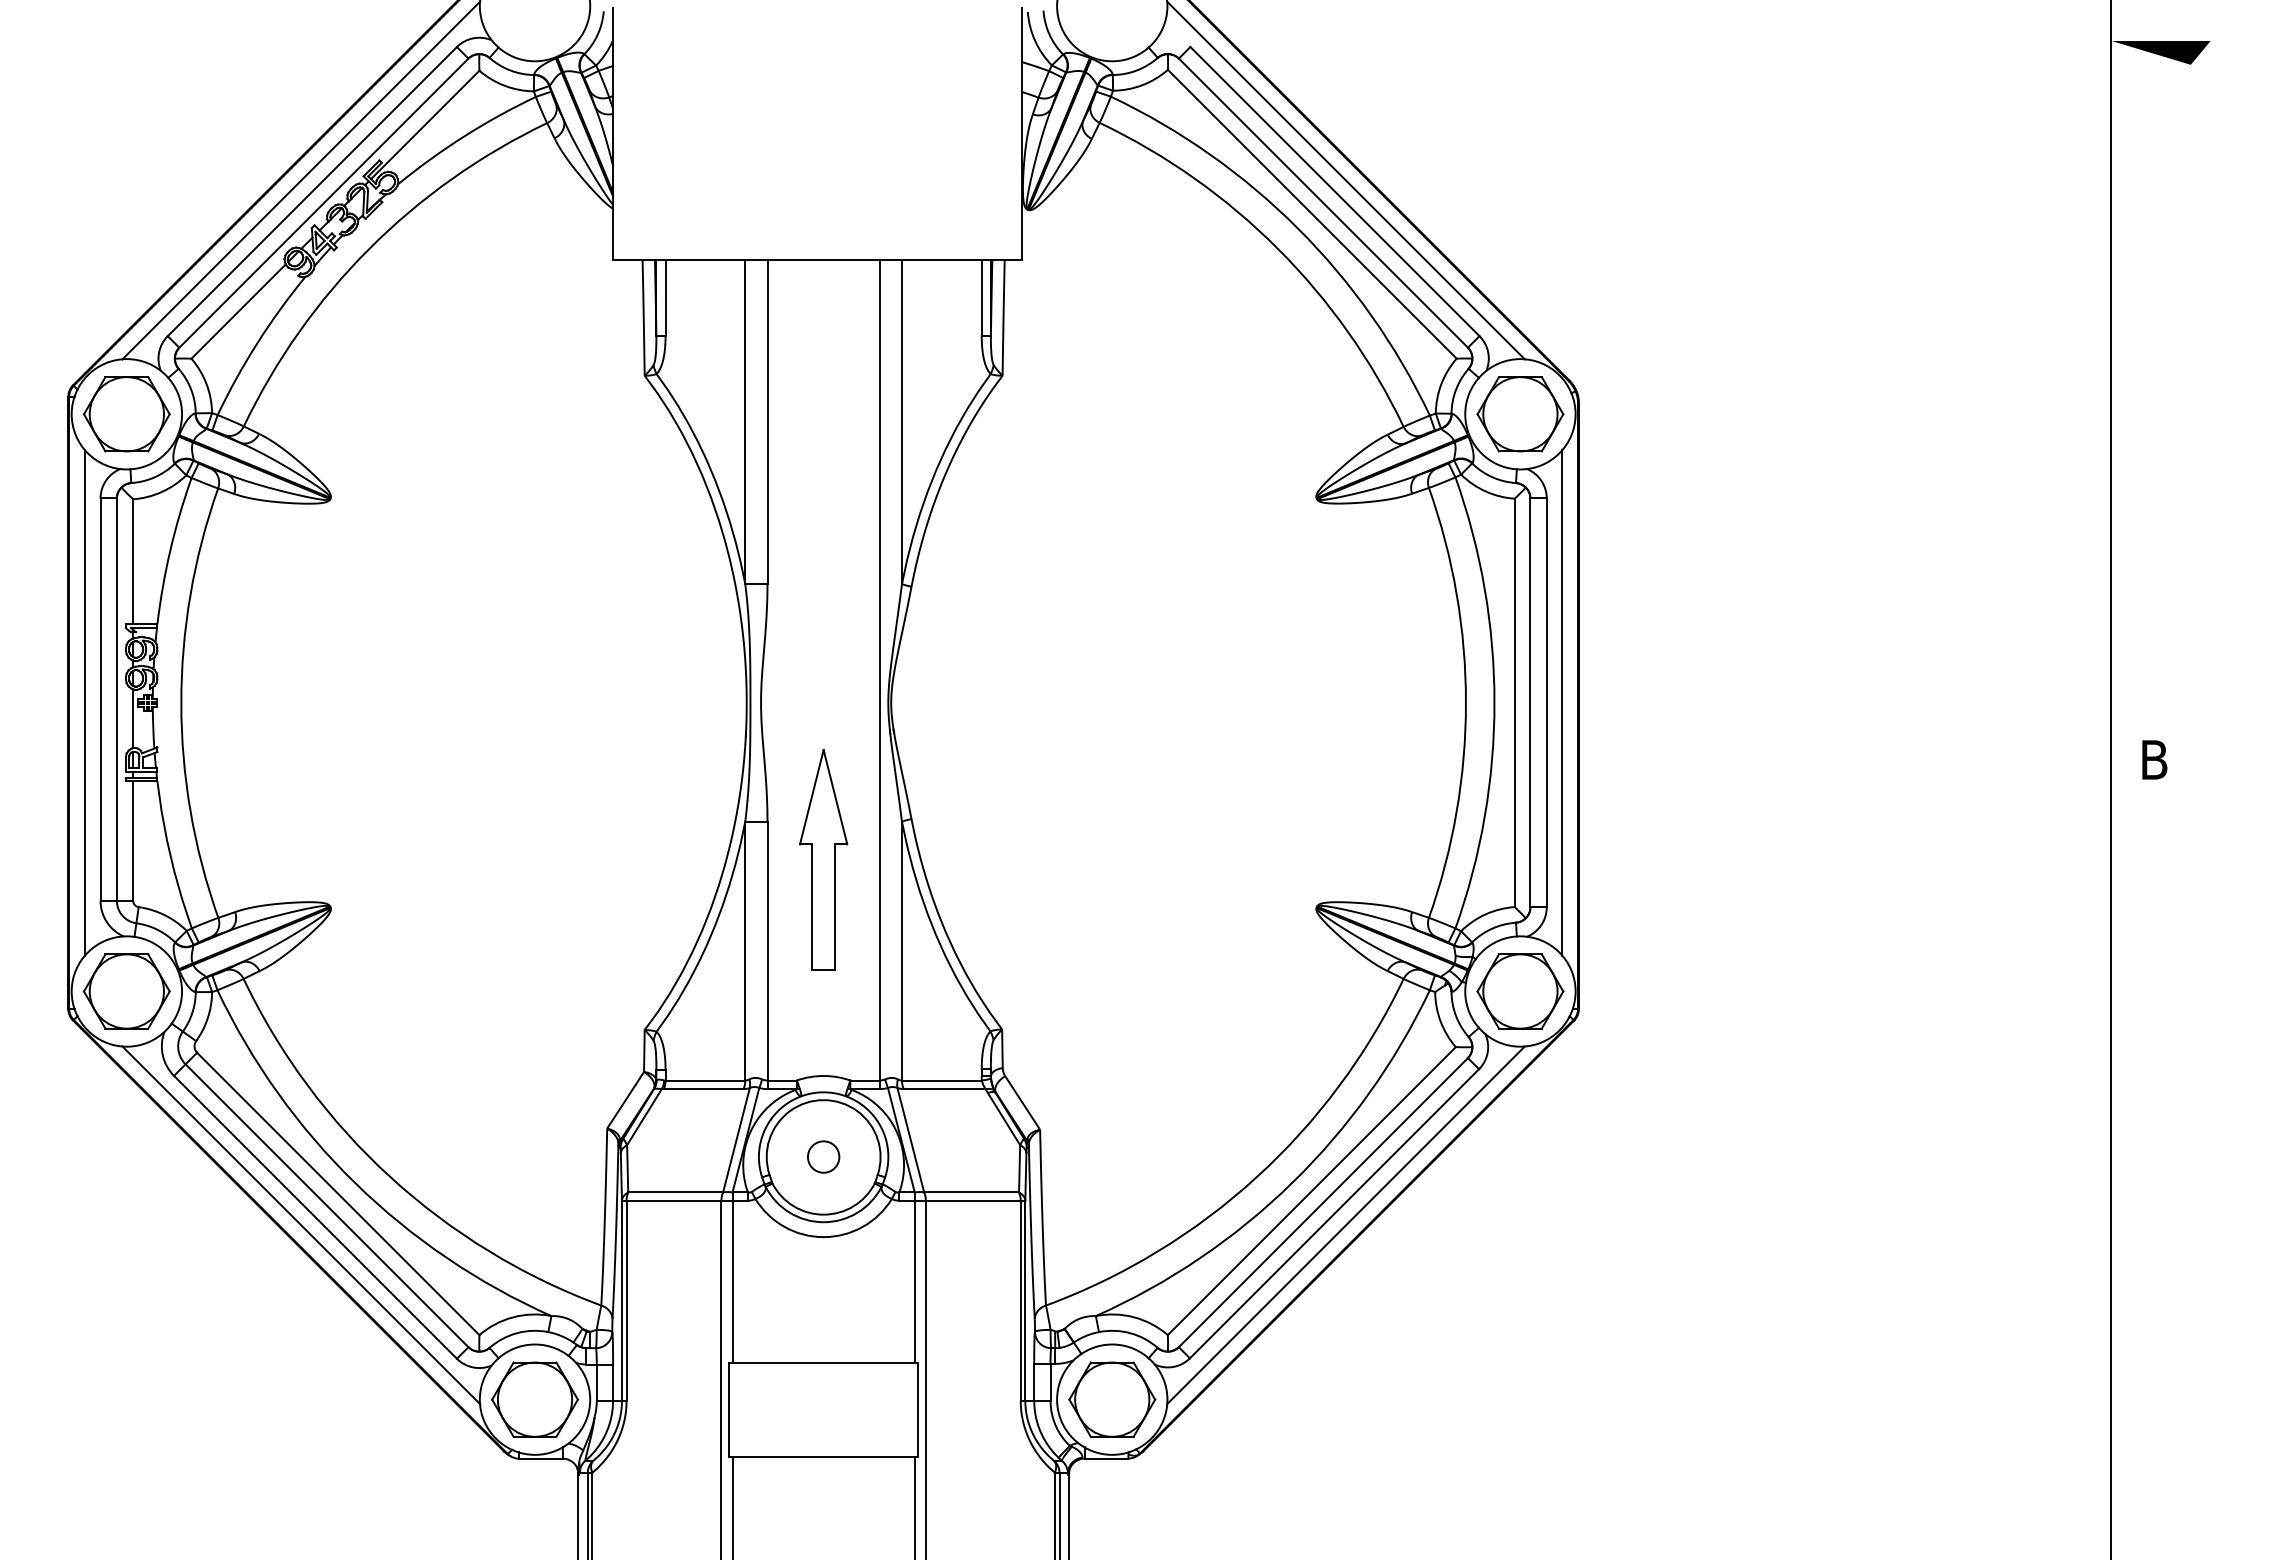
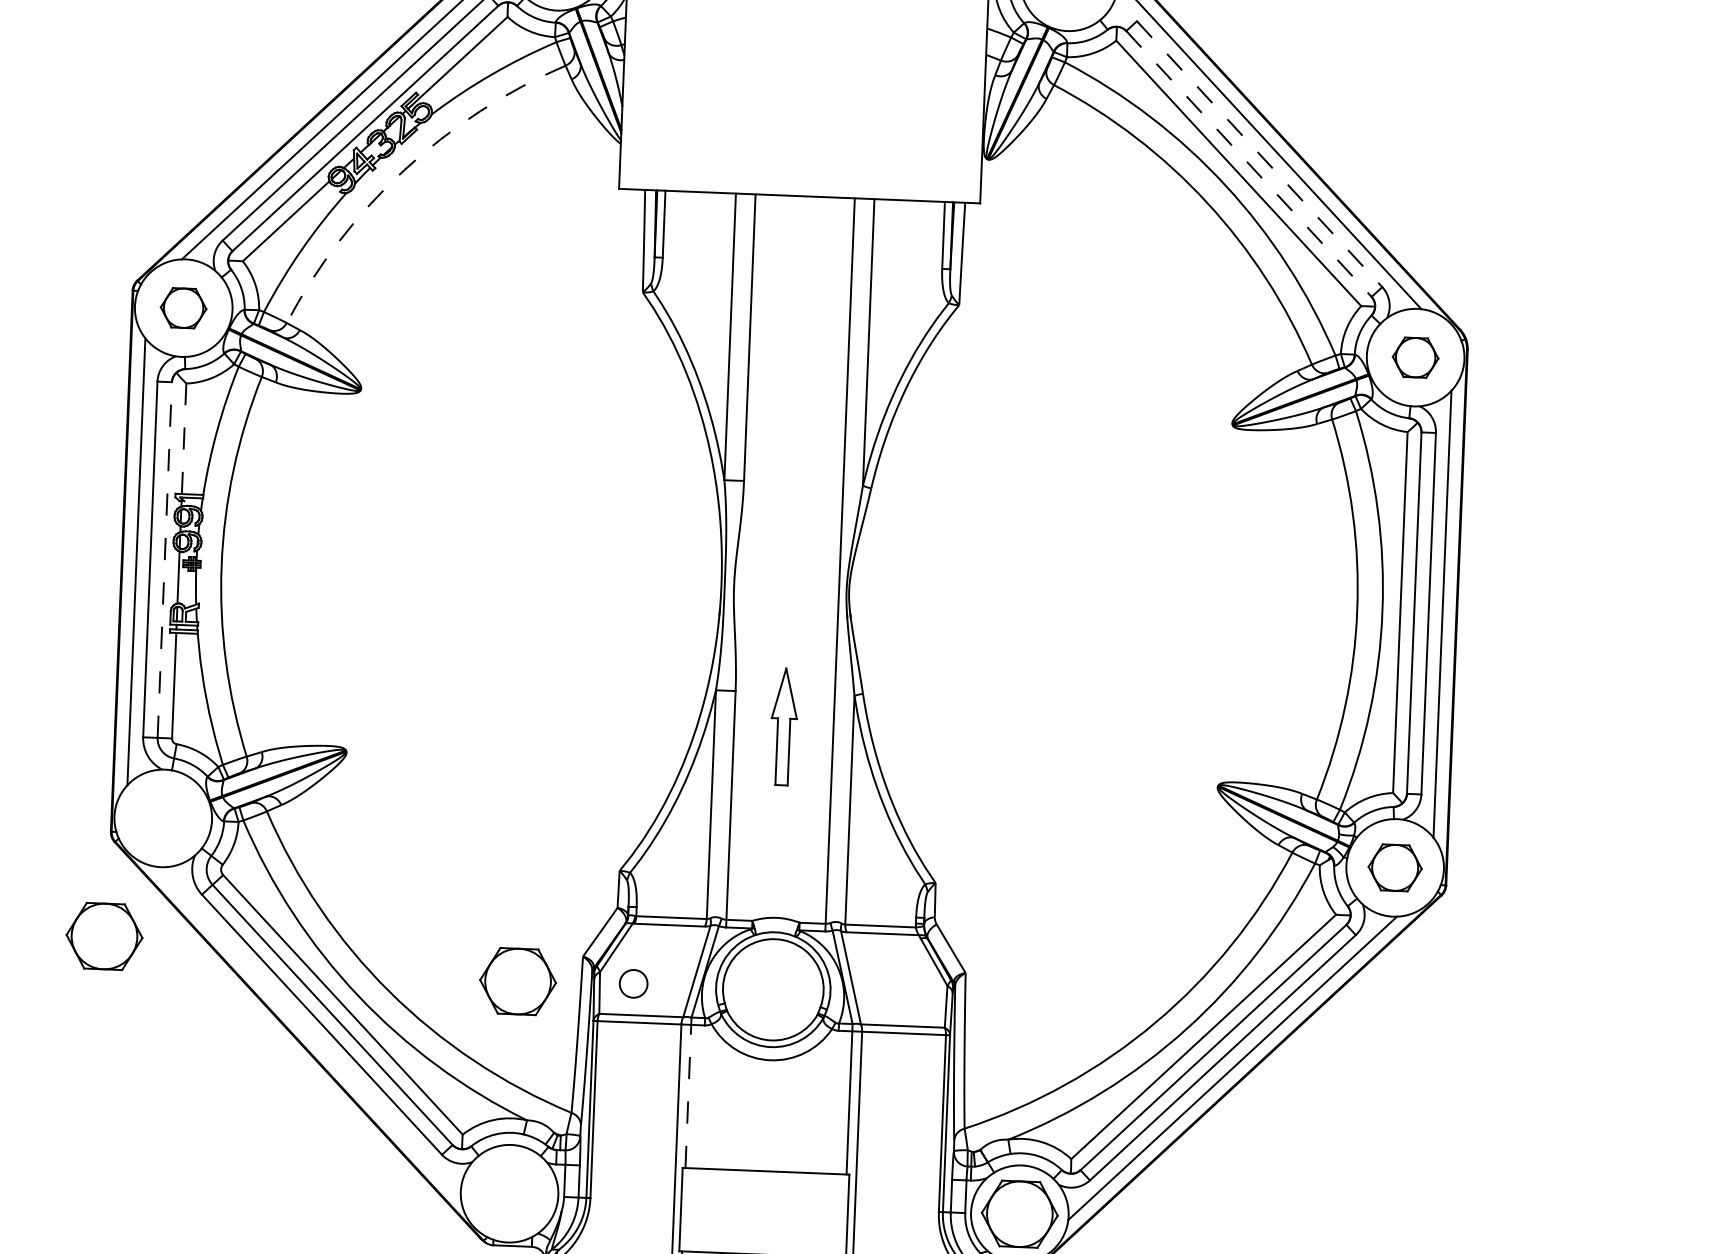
line: (1335, 191) -> (1260, 154), solid -> dashed
line: (1323, 203) -> (1249, 164), solid -> dashed
arc: (369, 248) -> (404, 170), solid -> dashed
part: (126, 414) -> (183, 308), size x0.6
part: (1520, 414) -> (1415, 357), size x0.6
line: (133, 561) -> (184, 438), solid -> dashed
line: (116, 699) -> (164, 559), solid -> dashed
part: (823, 859) -> (783, 726), size x0.6
part: (126, 991) -> (104, 936), moved
part: (1520, 991) -> (1395, 867), size x0.7
circle: (823, 1156) -> (633, 983), moved
line: (301, 1225) -> (309, 1031), removed
line: (732, 1277) -> (688, 1092), solid -> dashed
part: (534, 1399) -> (517, 981), moved

